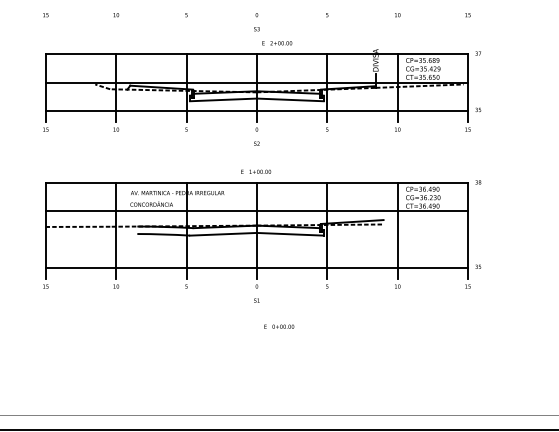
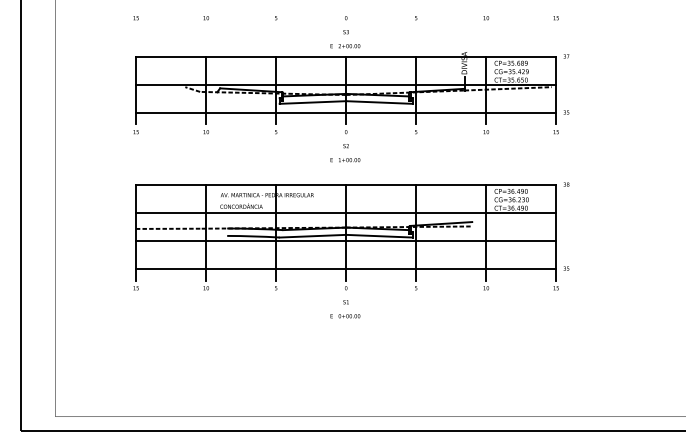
text: (277, 43) -> (345, 46), moved
text: (256, 172) -> (345, 160), moved
line: (257, 239) -> (346, 241), added
text: (279, 327) -> (345, 316), moved

